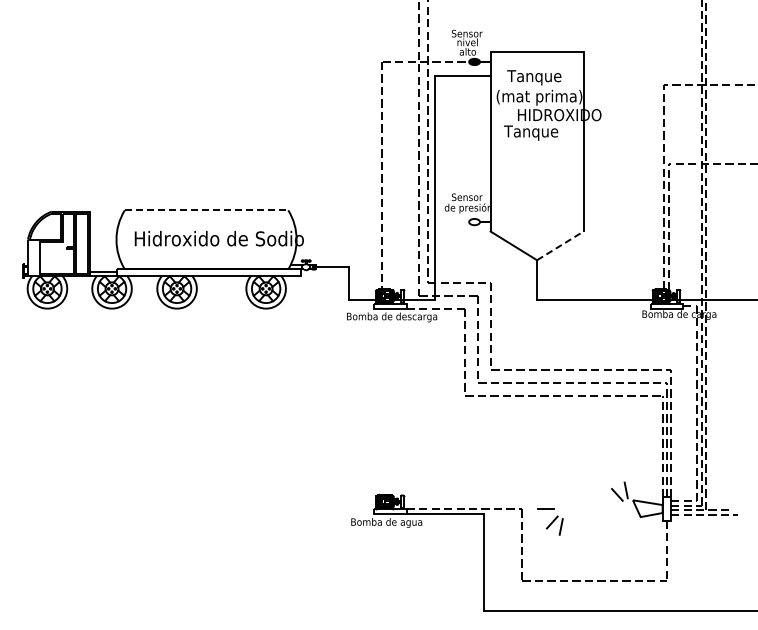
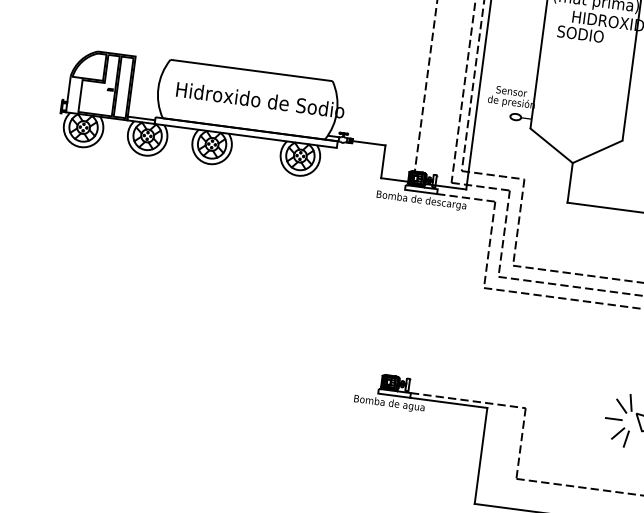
text: (531, 132) -> (583, 35), Tanque -> SODIO
line: (206, 210) -> (251, 70), dashed -> solid
line: (560, 245) -> (597, 151), dashed -> solid
part: (550, 521) -> (616, 432), moved

